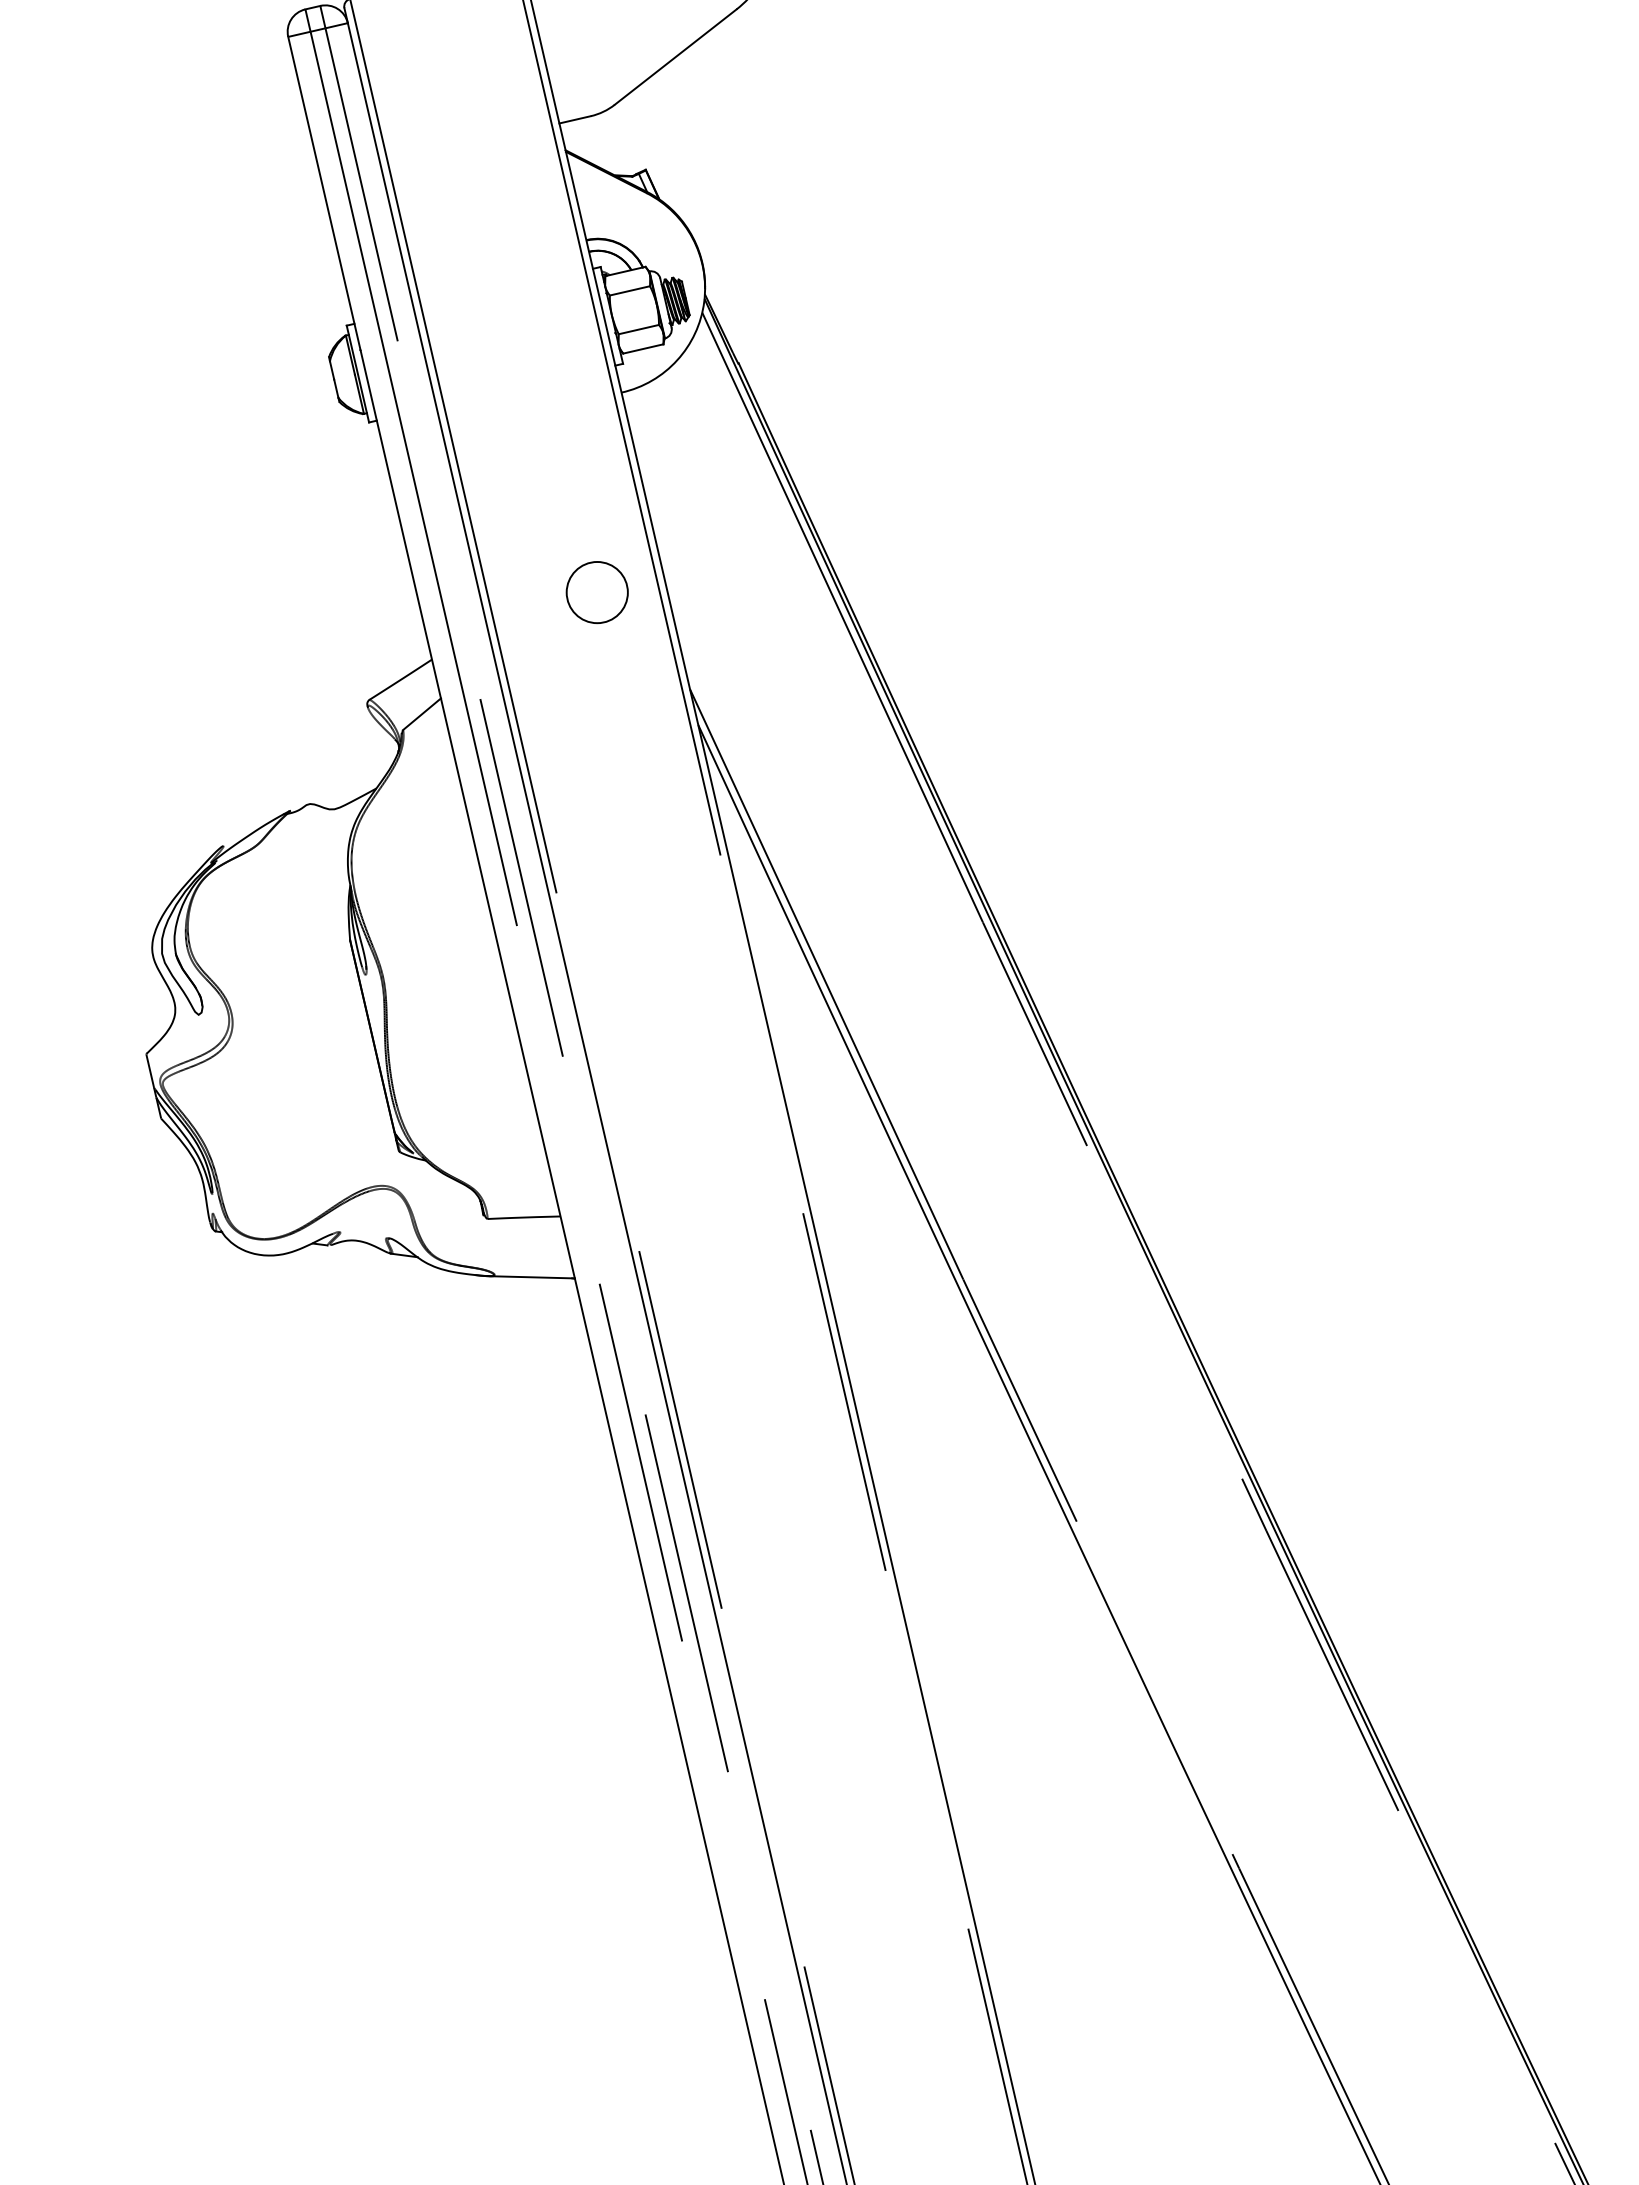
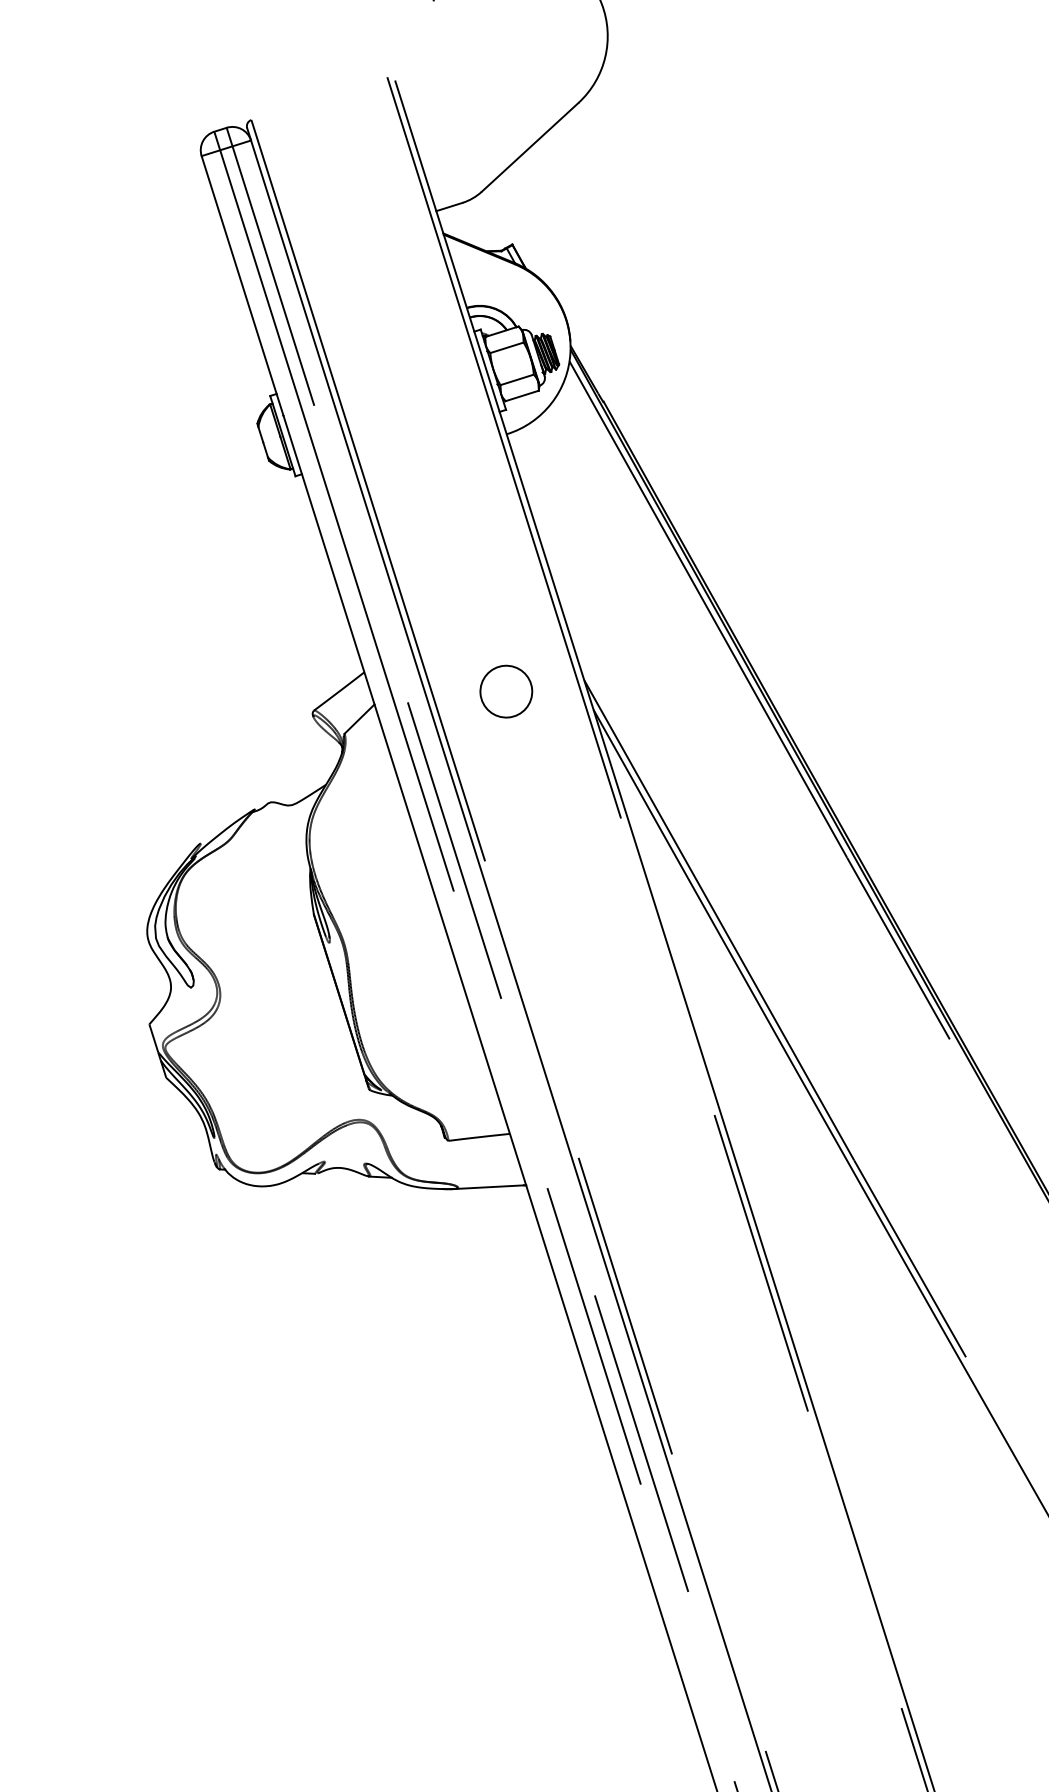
circle: (596, 592) -> (505, 691), moved

